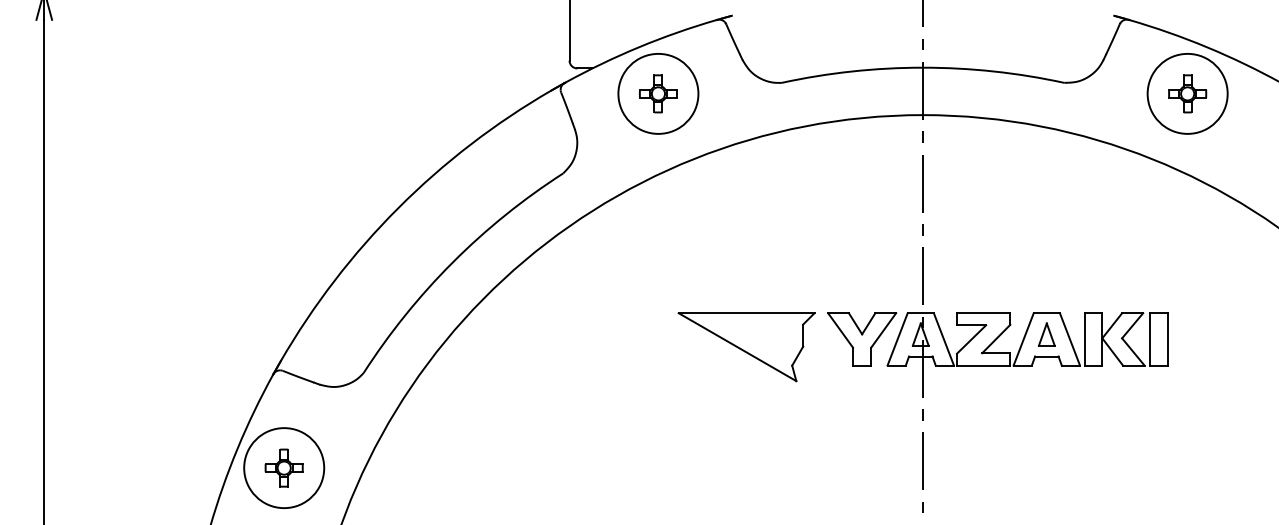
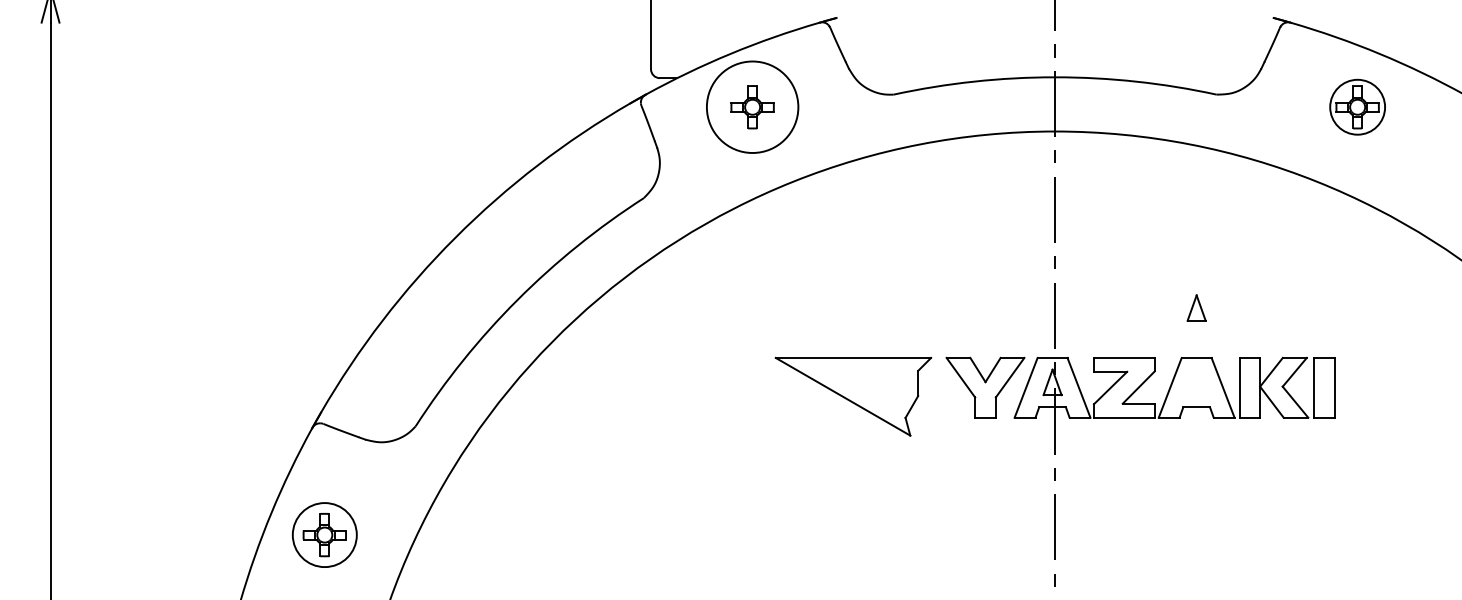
circle: (1187, 93) -> (1357, 106), size x0.6
part: (1046, 334) -> (1196, 308), moved
circle: (284, 468) -> (325, 535), size x0.7

